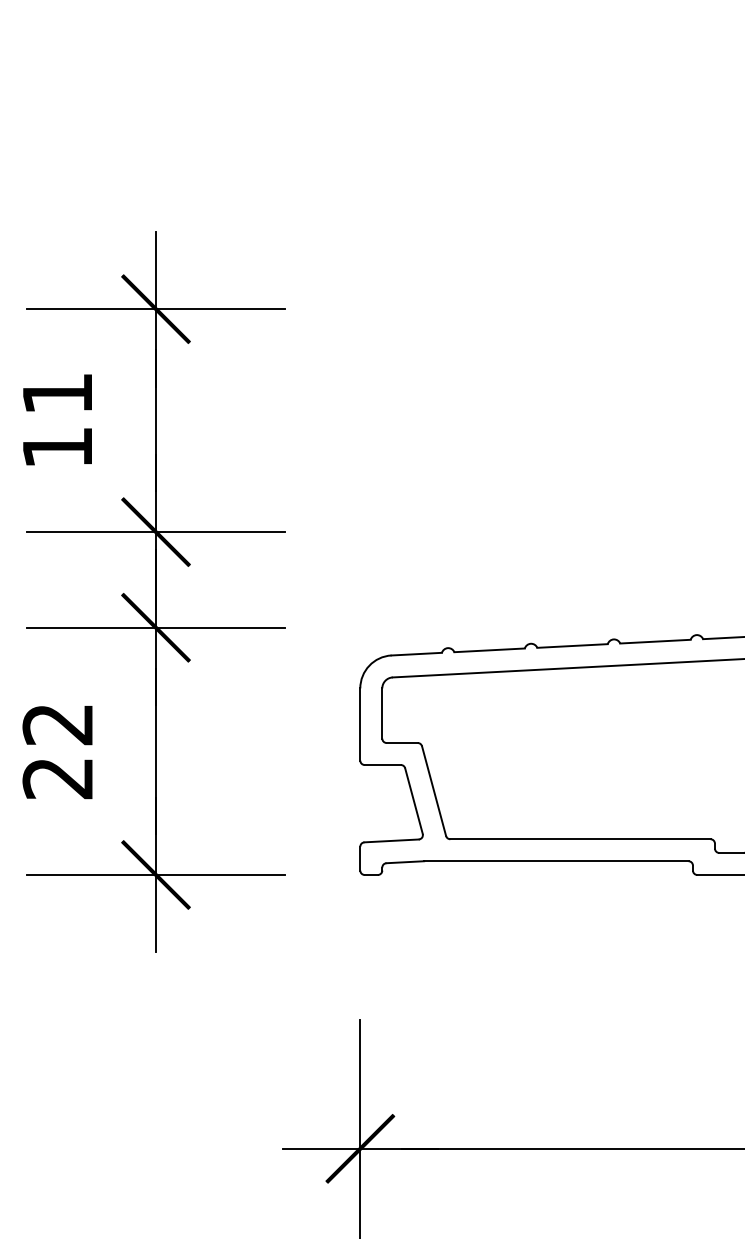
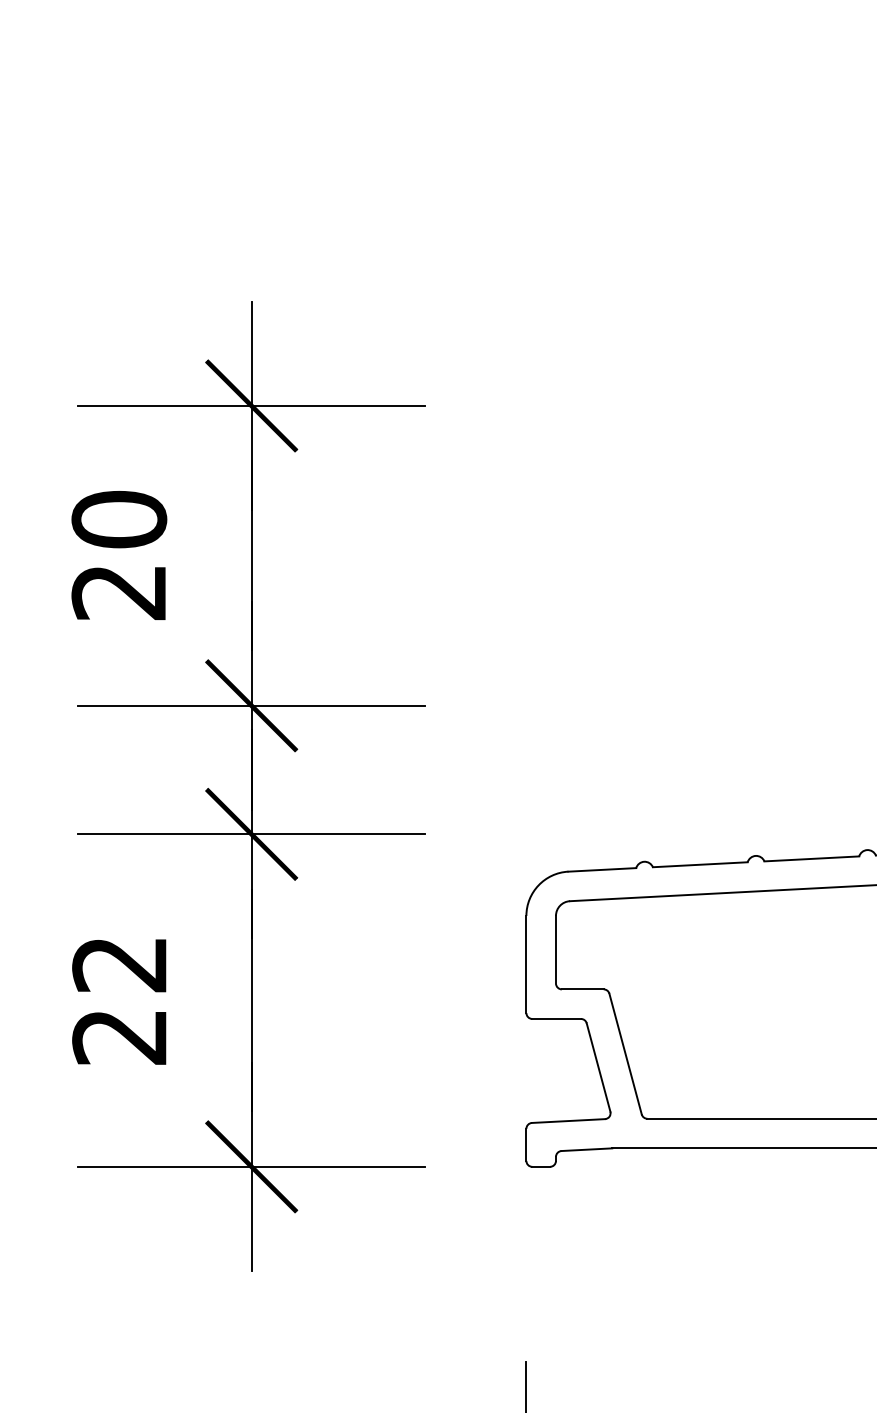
text: (57, 420) -> (119, 555), 11 -> 20

